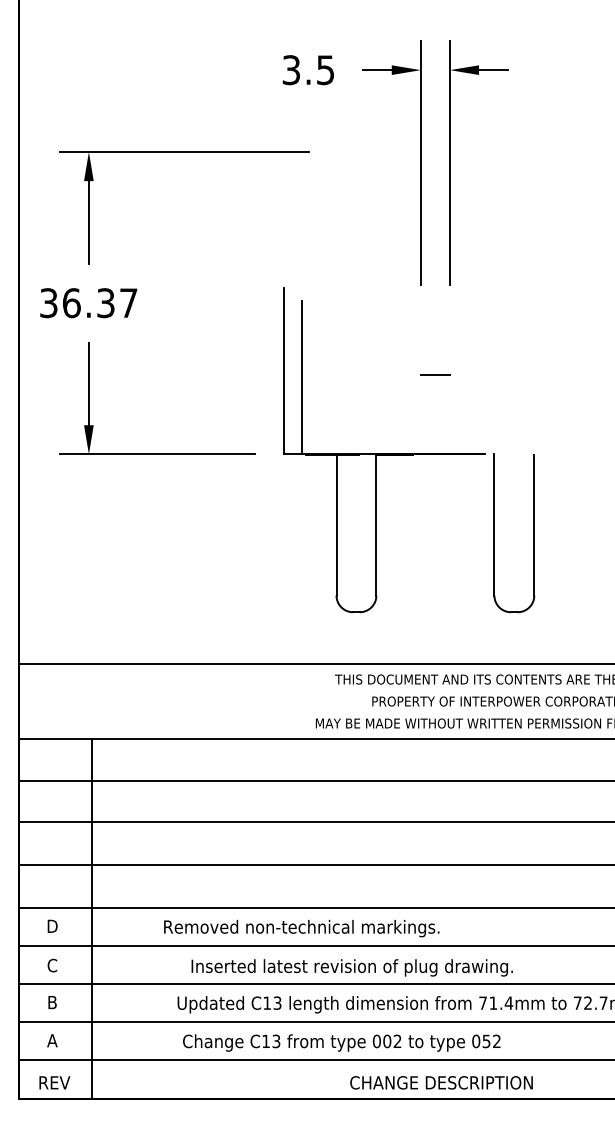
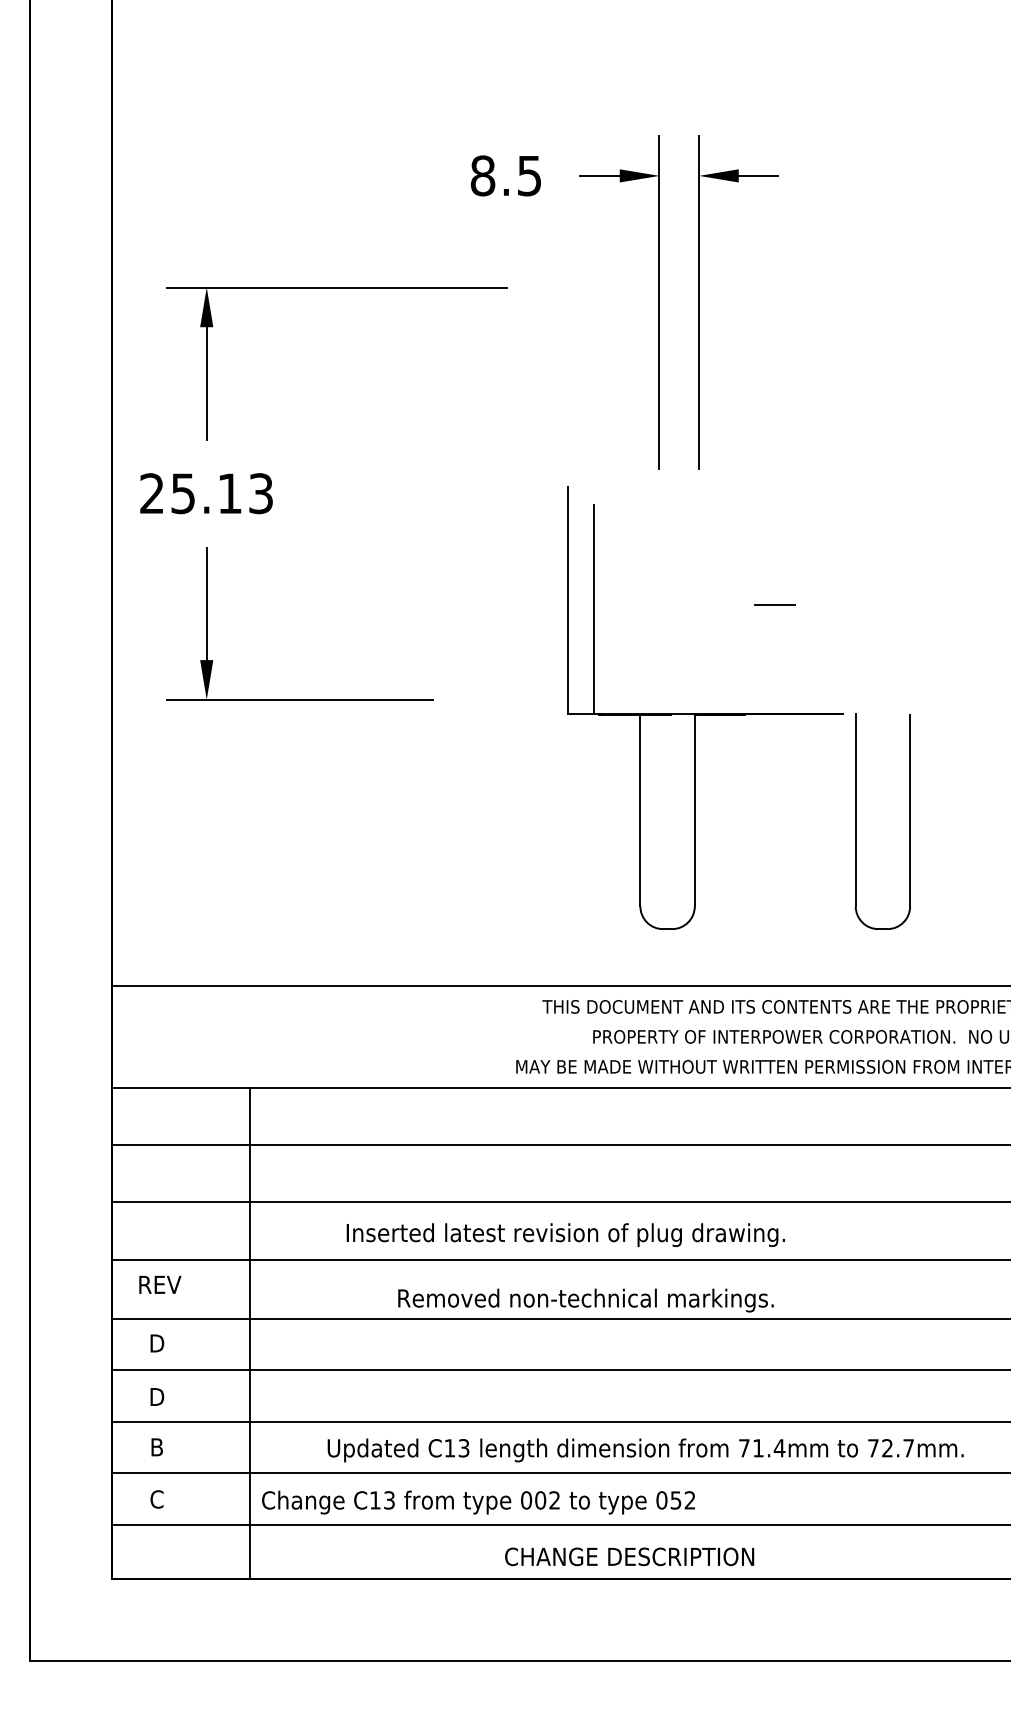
text: (291, 69) -> (482, 175), 3.5 -> 8.5
text: (88, 303) -> (206, 493), 36.37 -> 25.13
part: (408, 449) -> (738, 707), moved
line: (91, 919) -> (250, 1333), moved
text: (301, 928) -> (585, 1300), moved
text: (52, 965) -> (157, 1396), C -> D
text: (351, 967) -> (565, 1234), moved
text: (52, 1040) -> (156, 1499), A -> C
text: (341, 1042) -> (478, 1502), moved
text: (54, 1082) -> (160, 1284), moved
text: (441, 1082) -> (629, 1556), moved

